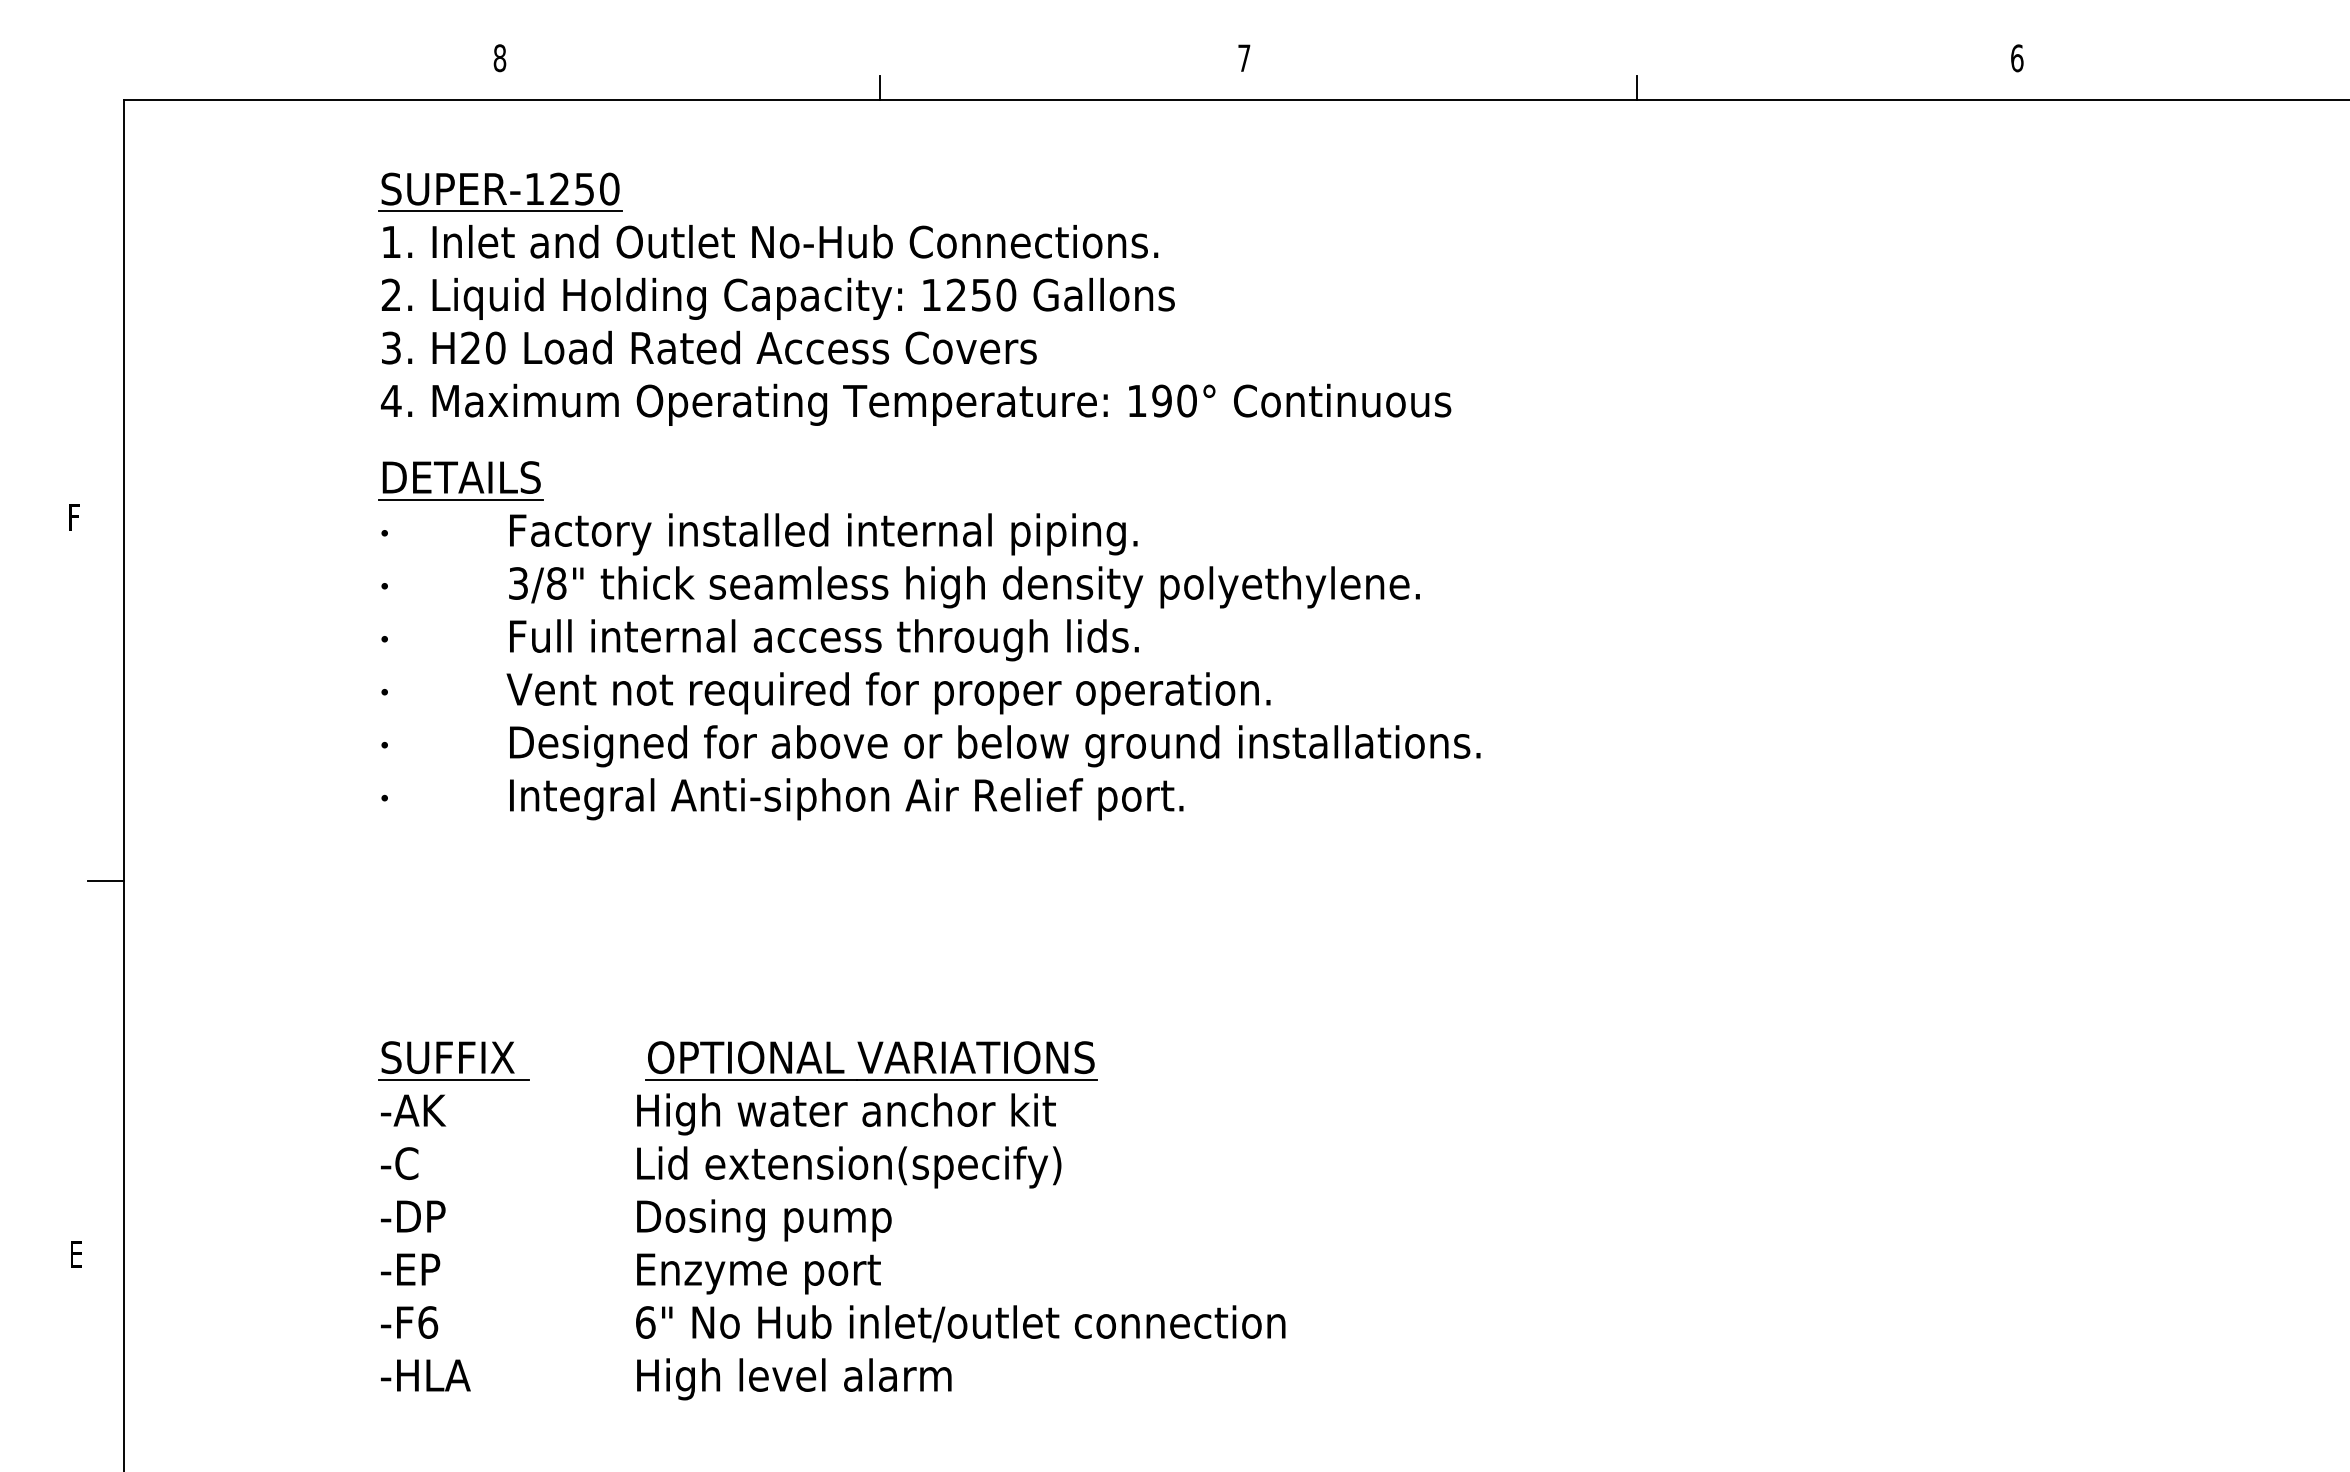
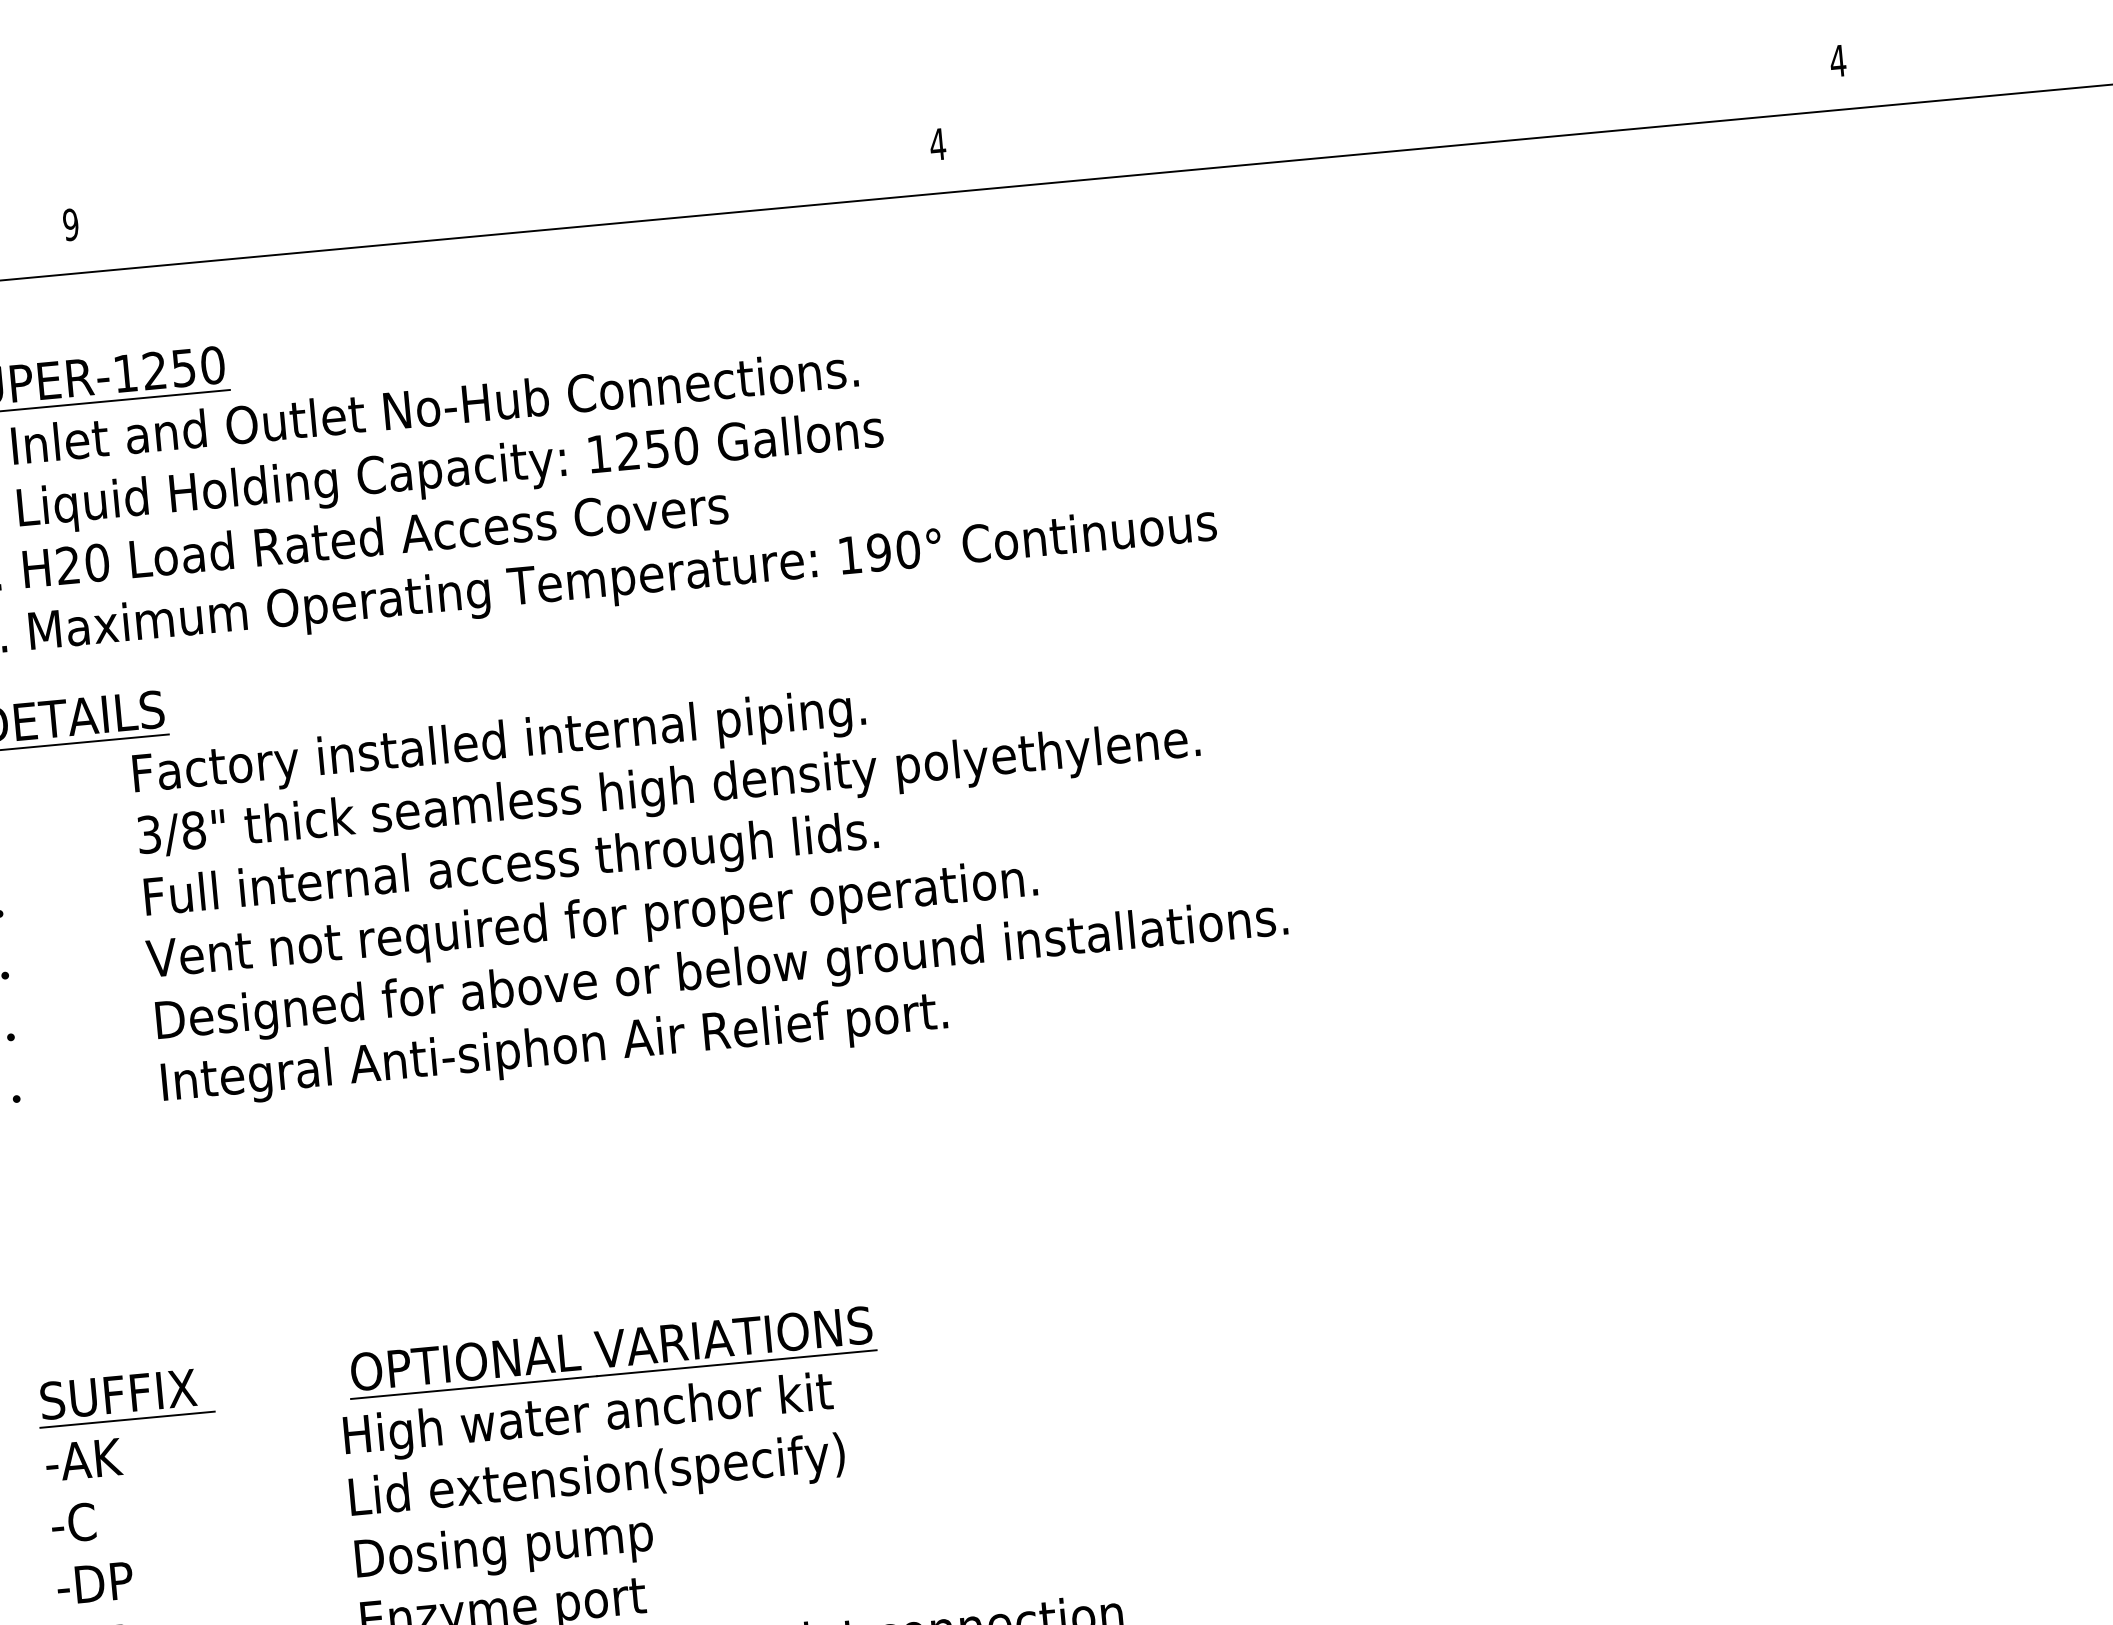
text: (1243, 57) -> (936, 143), 7 -> 4
text: (499, 58) -> (70, 225), 8 -> 9
text: (2016, 58) -> (1837, 61), 6 -> 4
line: (880, 87) -> (517, 217), removed
line: (1636, 87) -> (1397, 136), removed

